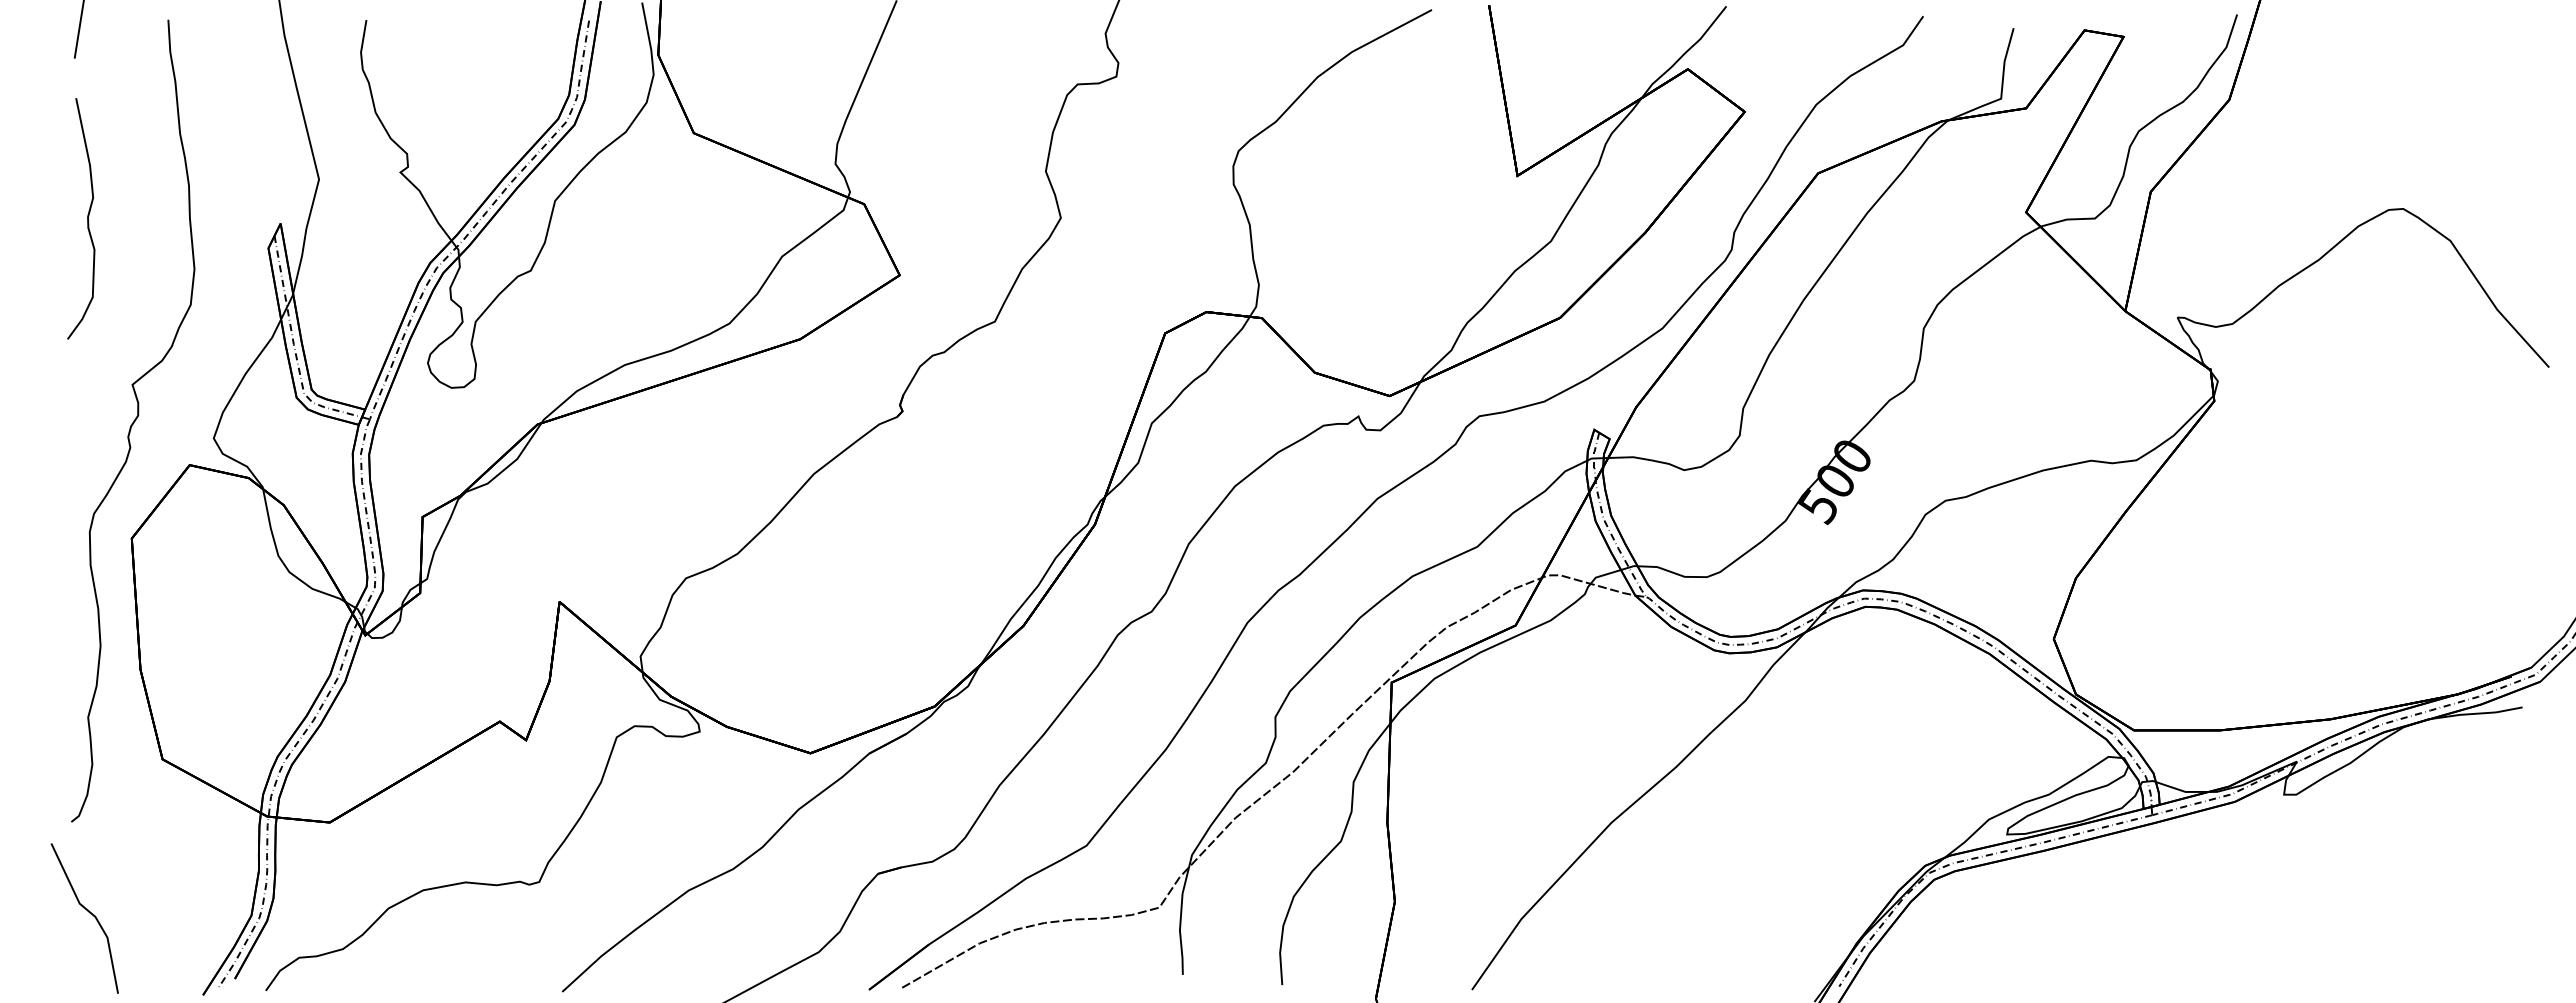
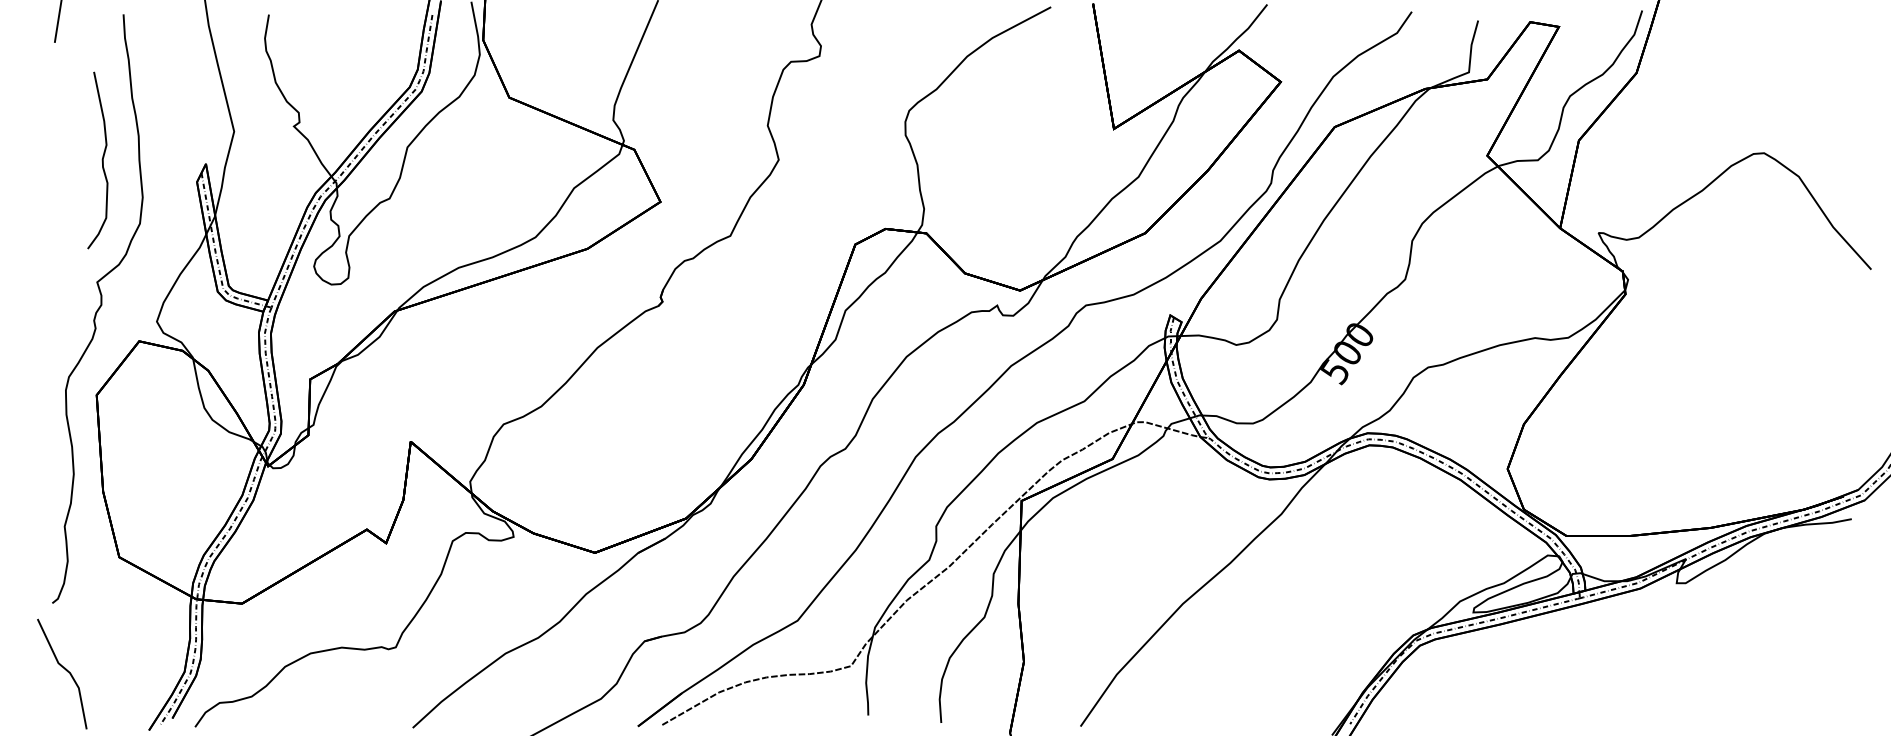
curve: (87, 218) -> (102, 160), moved

